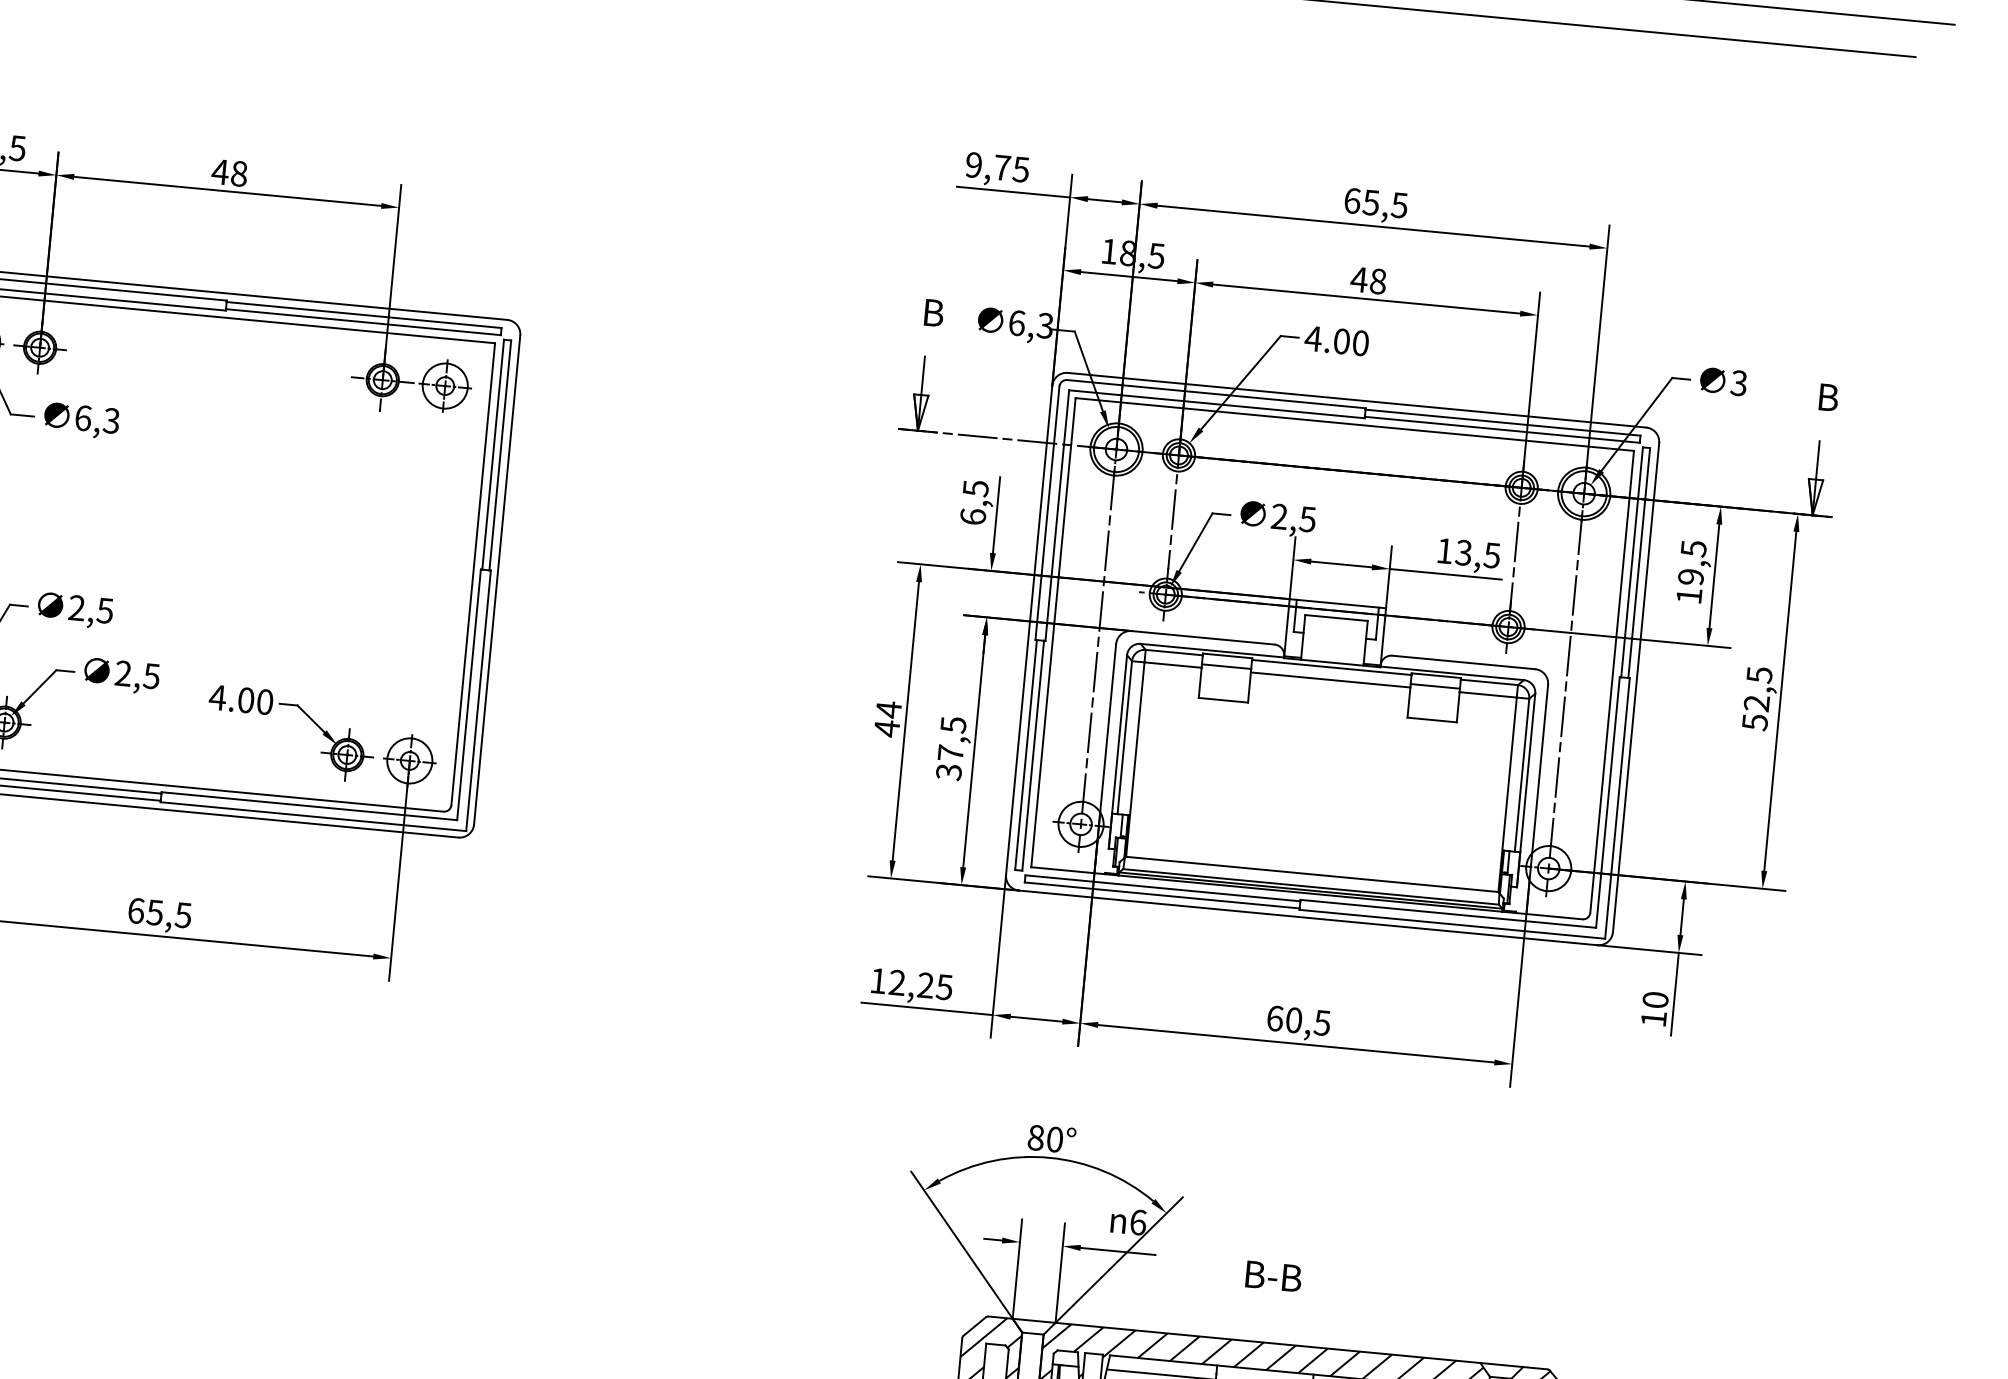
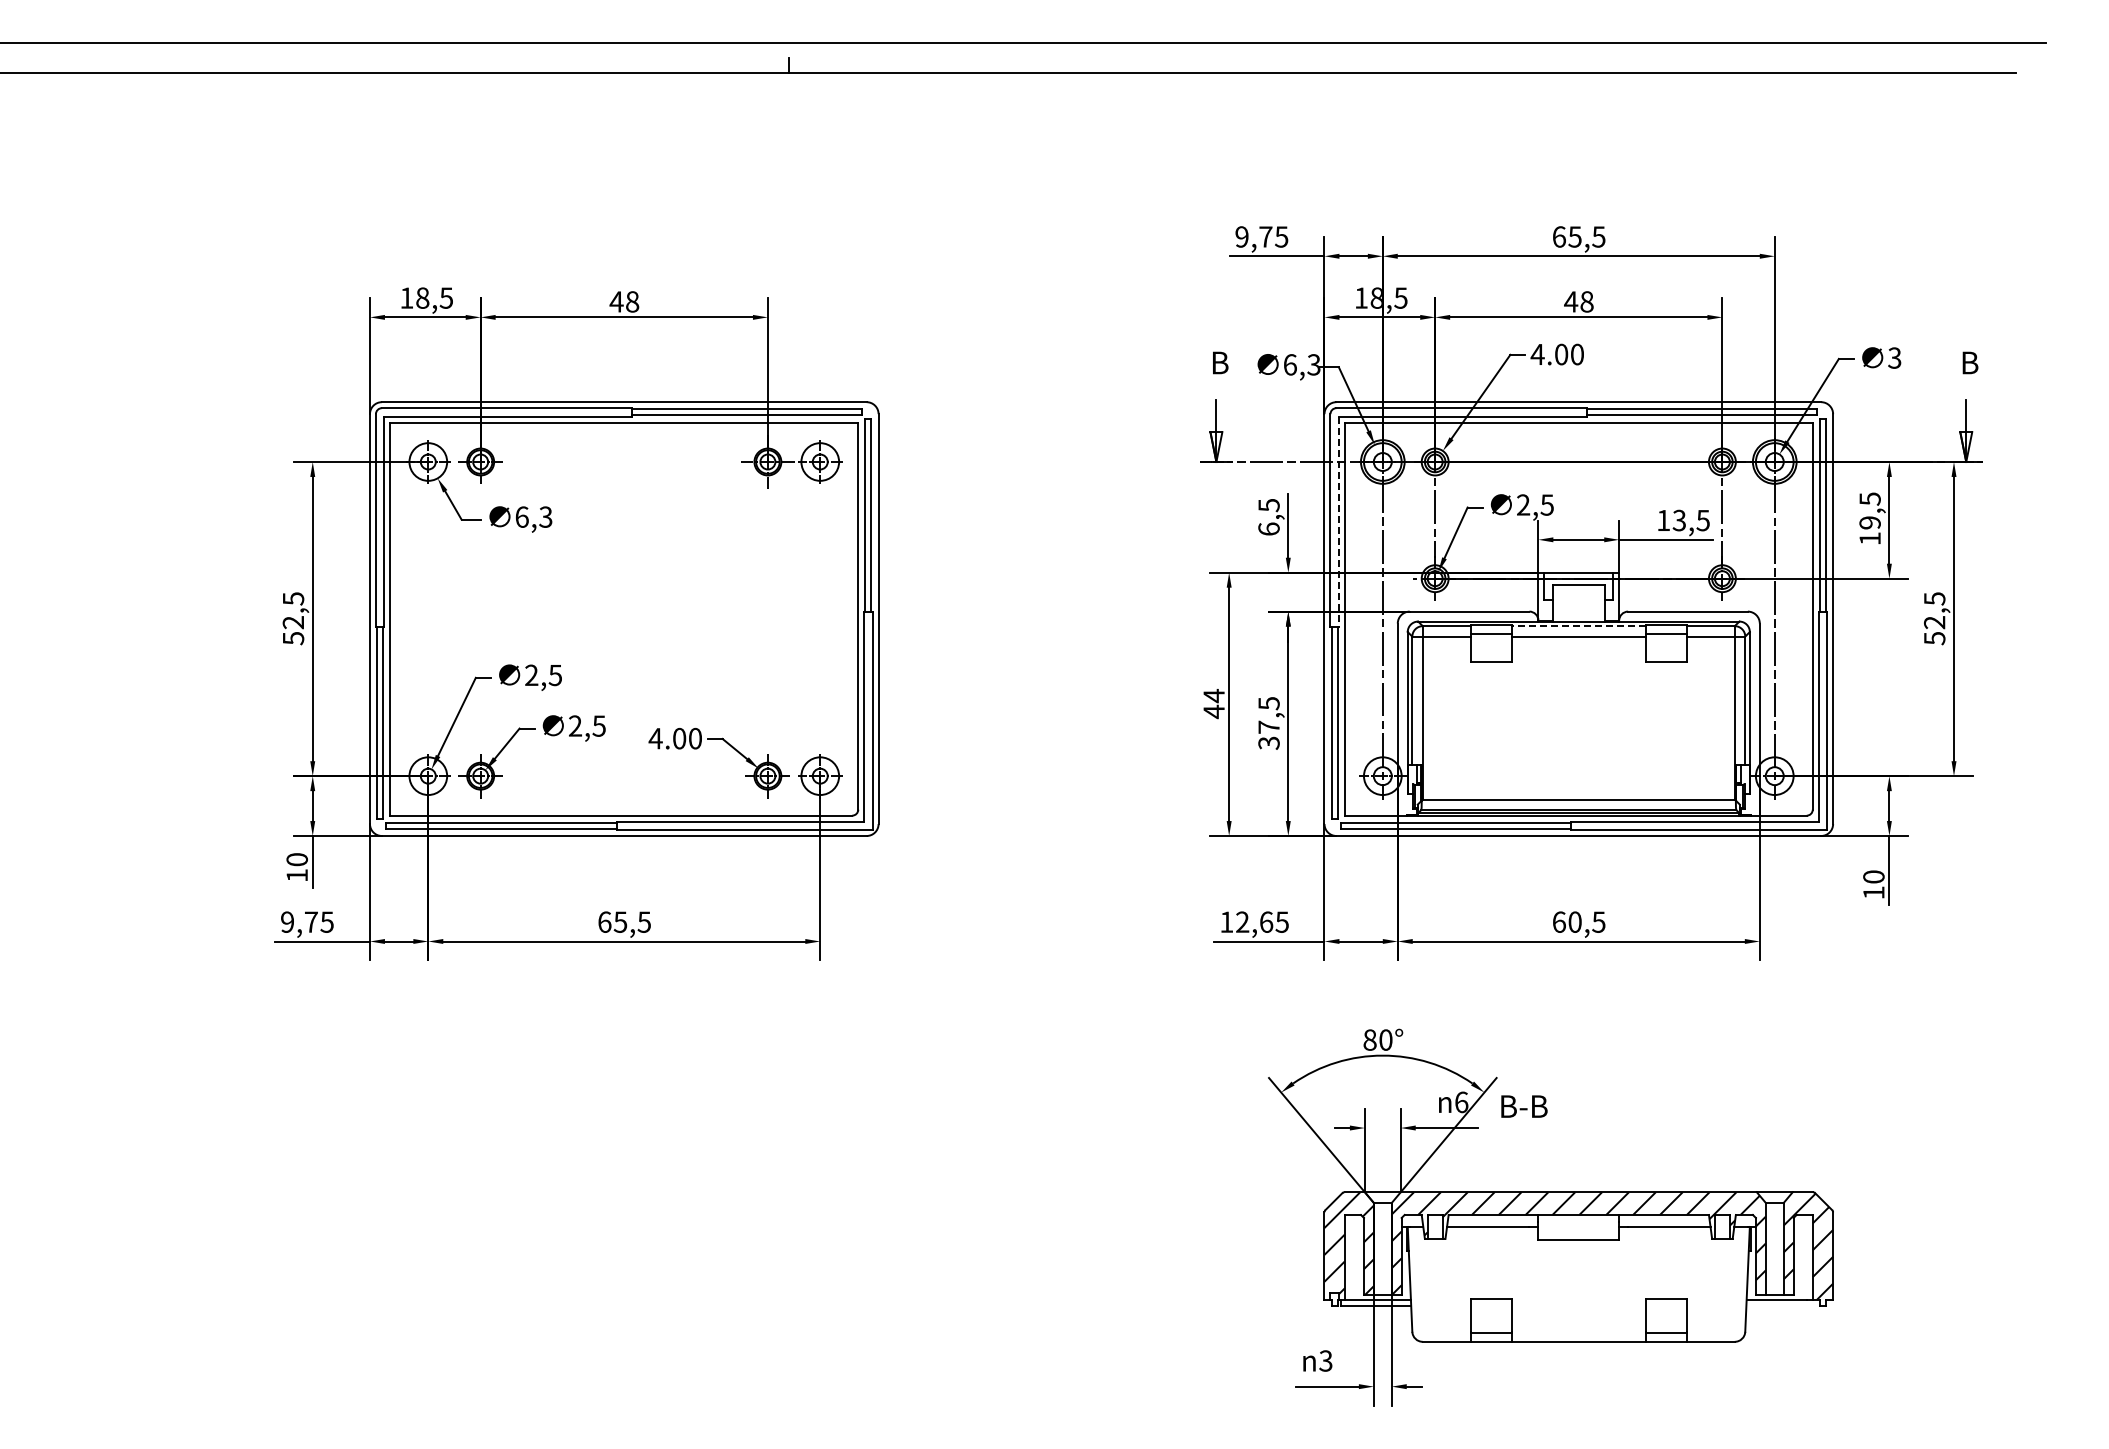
line: (1056, 516) -> (1338, 522), solid -> dashed
line: (1331, 667) -> (1578, 626), solid -> dashed
text: (925, 984) -> (1266, 921), 12,25 -> 12,65
text: (1273, 1276) -> (1524, 1106), moved

